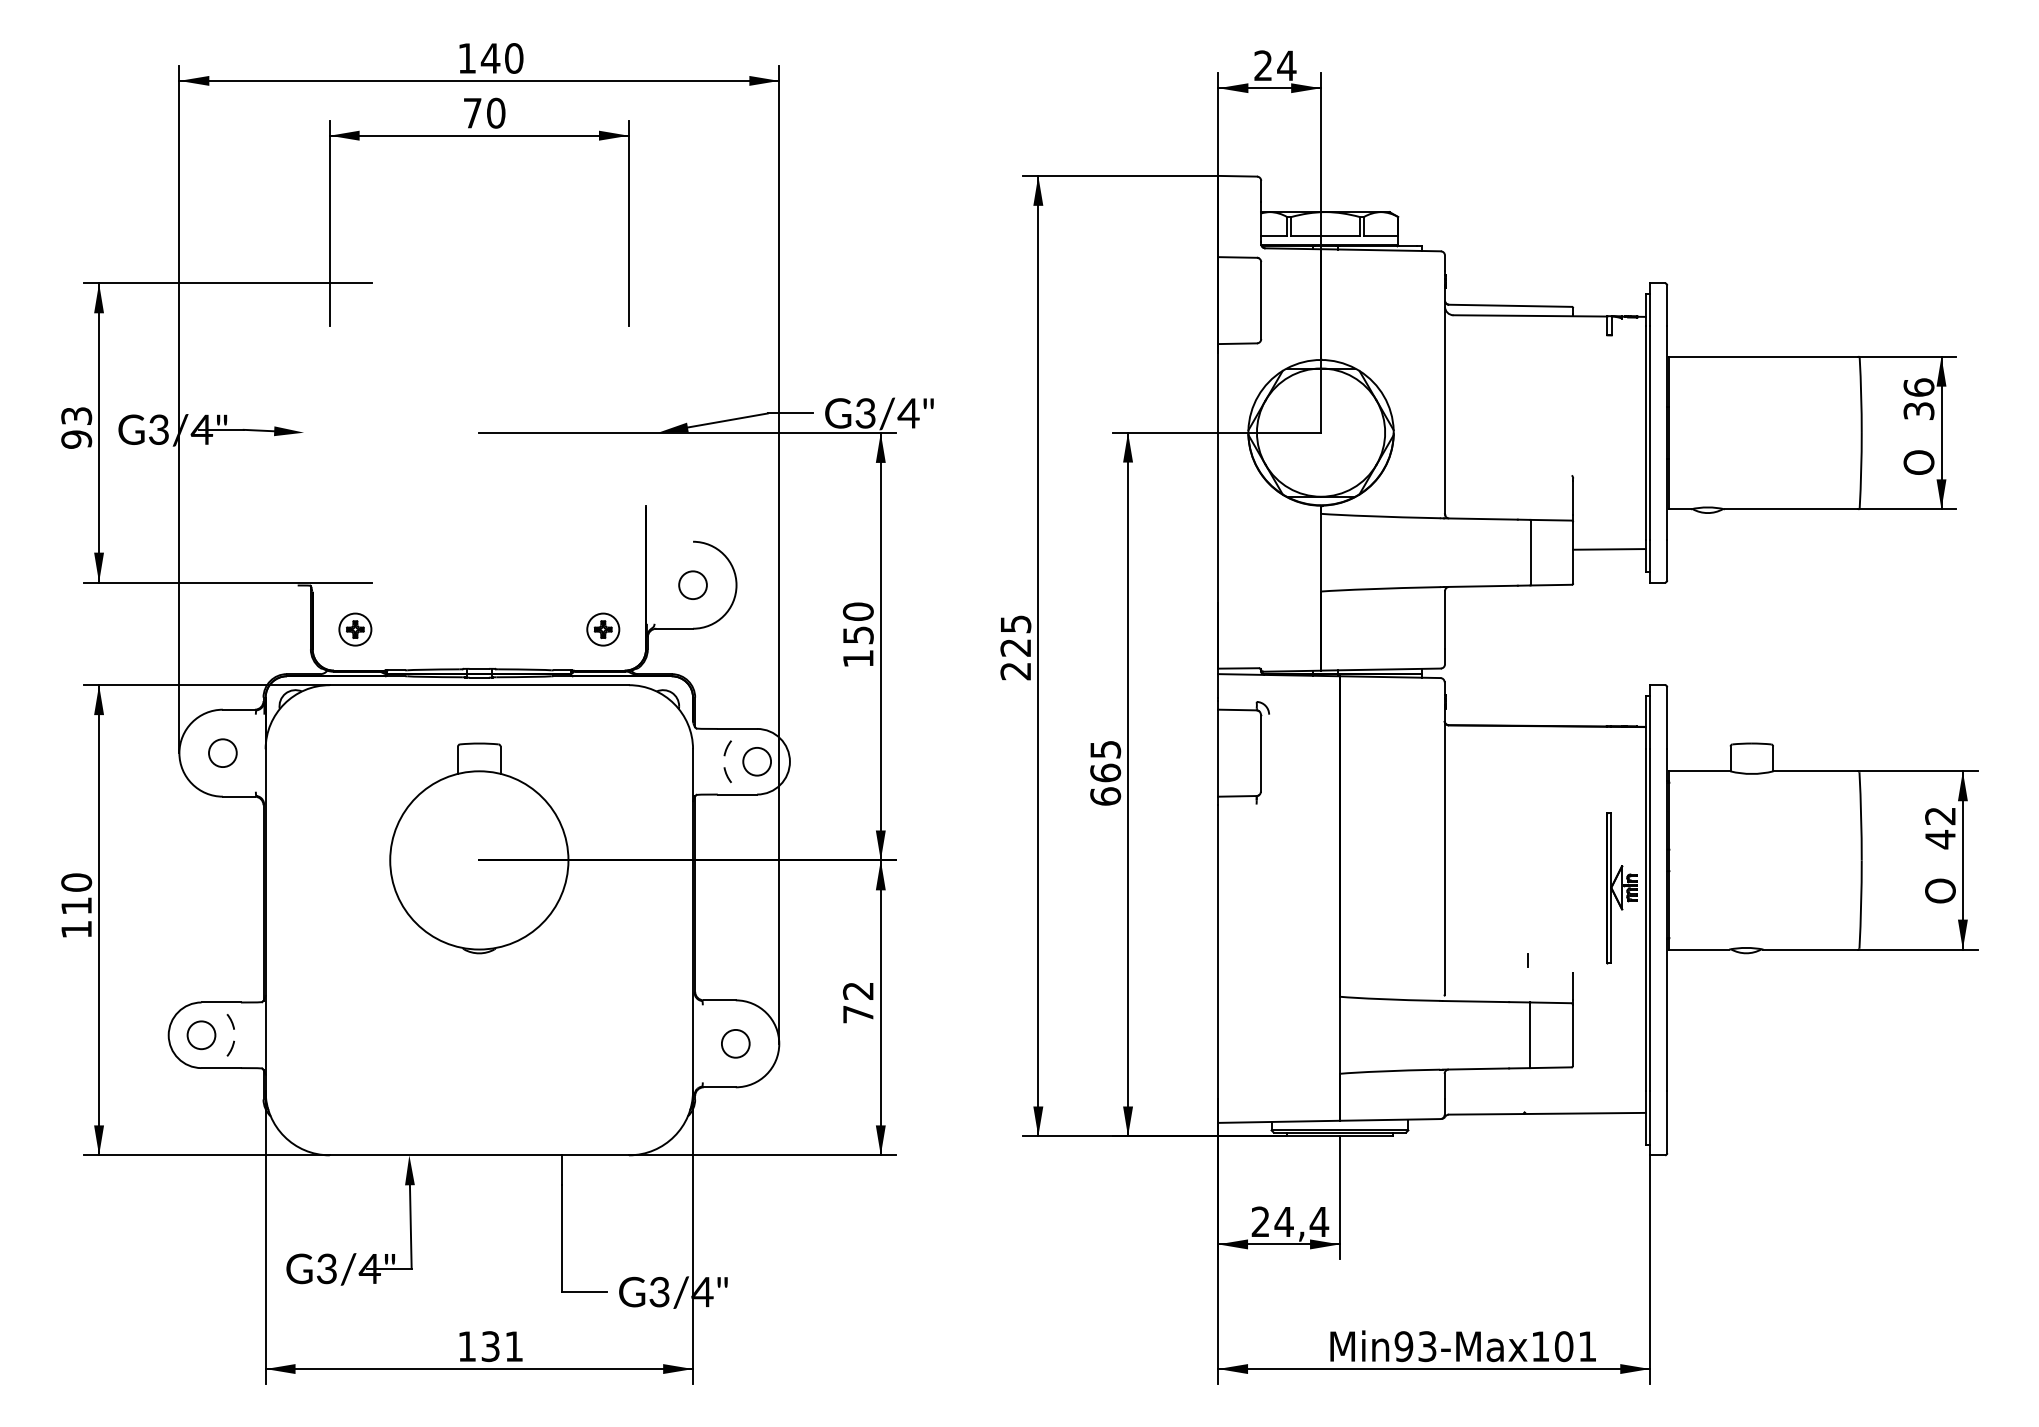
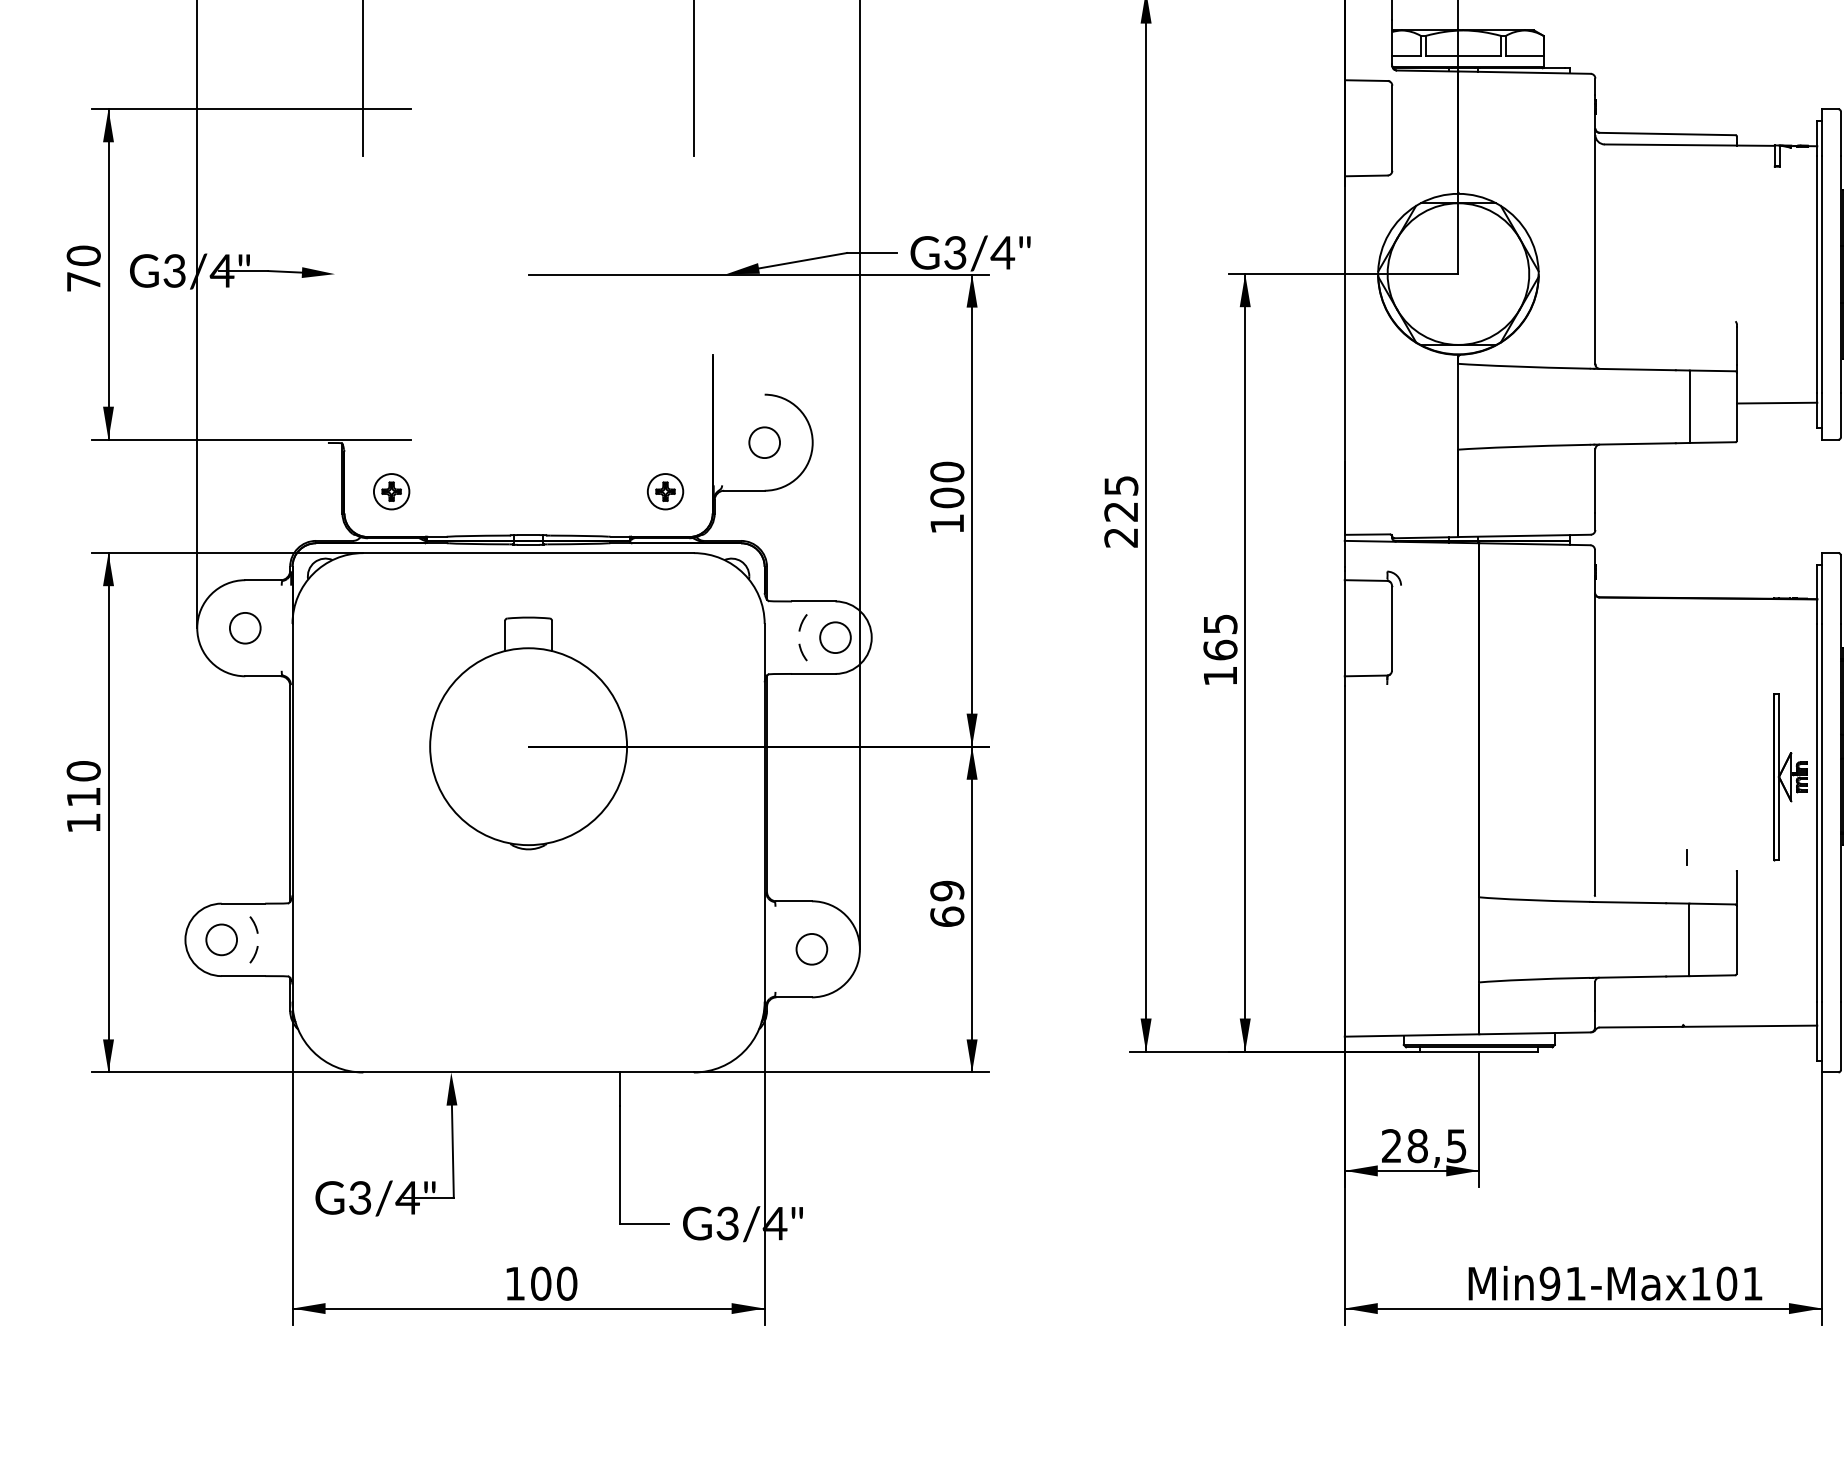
text: (76, 427) -> (83, 268), 93 -> 70
text: (857, 635) -> (946, 498), 150 -> 100
text: (1105, 796) -> (1220, 676), 665 -> 165
text: (857, 1002) -> (946, 903), 72 -> 69
text: (1301, 1221) -> (1436, 1145), 24,4 -> 28,5
text: (502, 1346) -> (554, 1283), 131 -> 100
text: (1427, 1346) -> (1576, 1283), Min93-Max101 -> Min91-Max101

